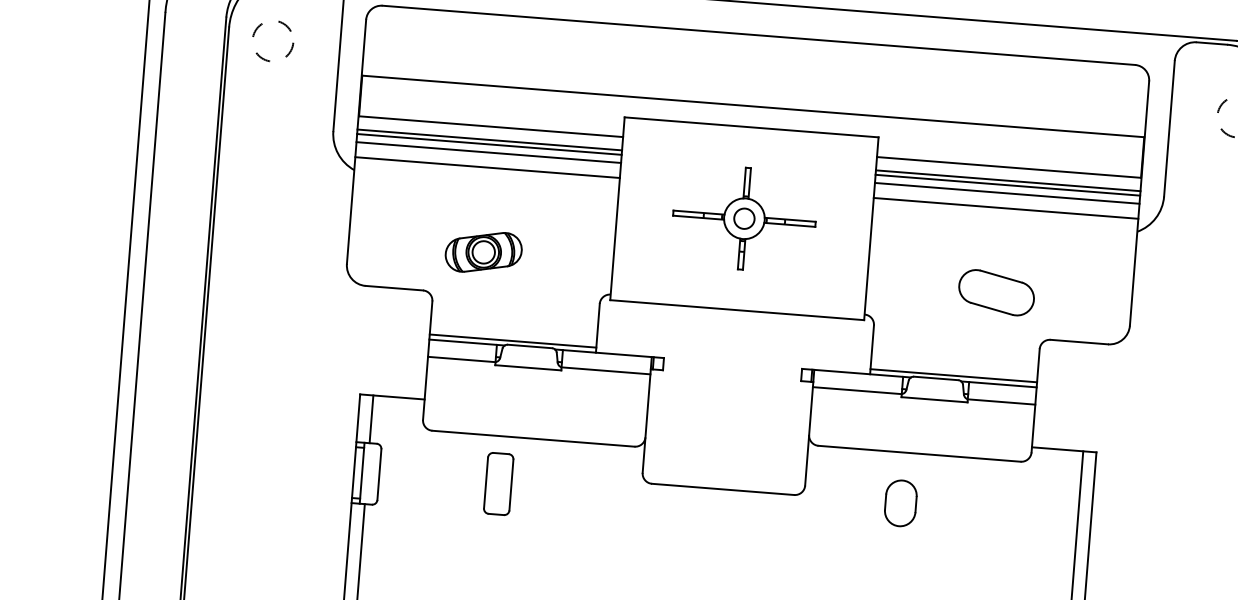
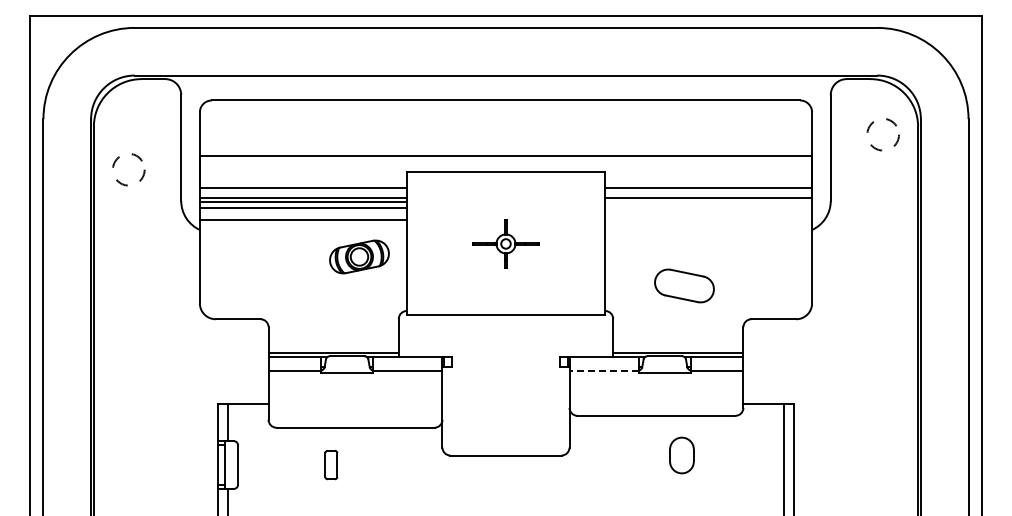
circle: (272, 40) -> (128, 169), moved
line: (1007, 184) -> (708, 201), removed
line: (1006, 193) -> (708, 208), removed
line: (1005, 207) -> (708, 219), removed
part: (743, 218) -> (505, 243), size x0.6
part: (483, 251) -> (359, 256), moved
part: (996, 292) -> (684, 285), moved
line: (857, 390) -> (604, 370), solid -> dashed
part: (499, 483) -> (331, 464), size x0.6
part: (900, 503) -> (681, 455), moved

